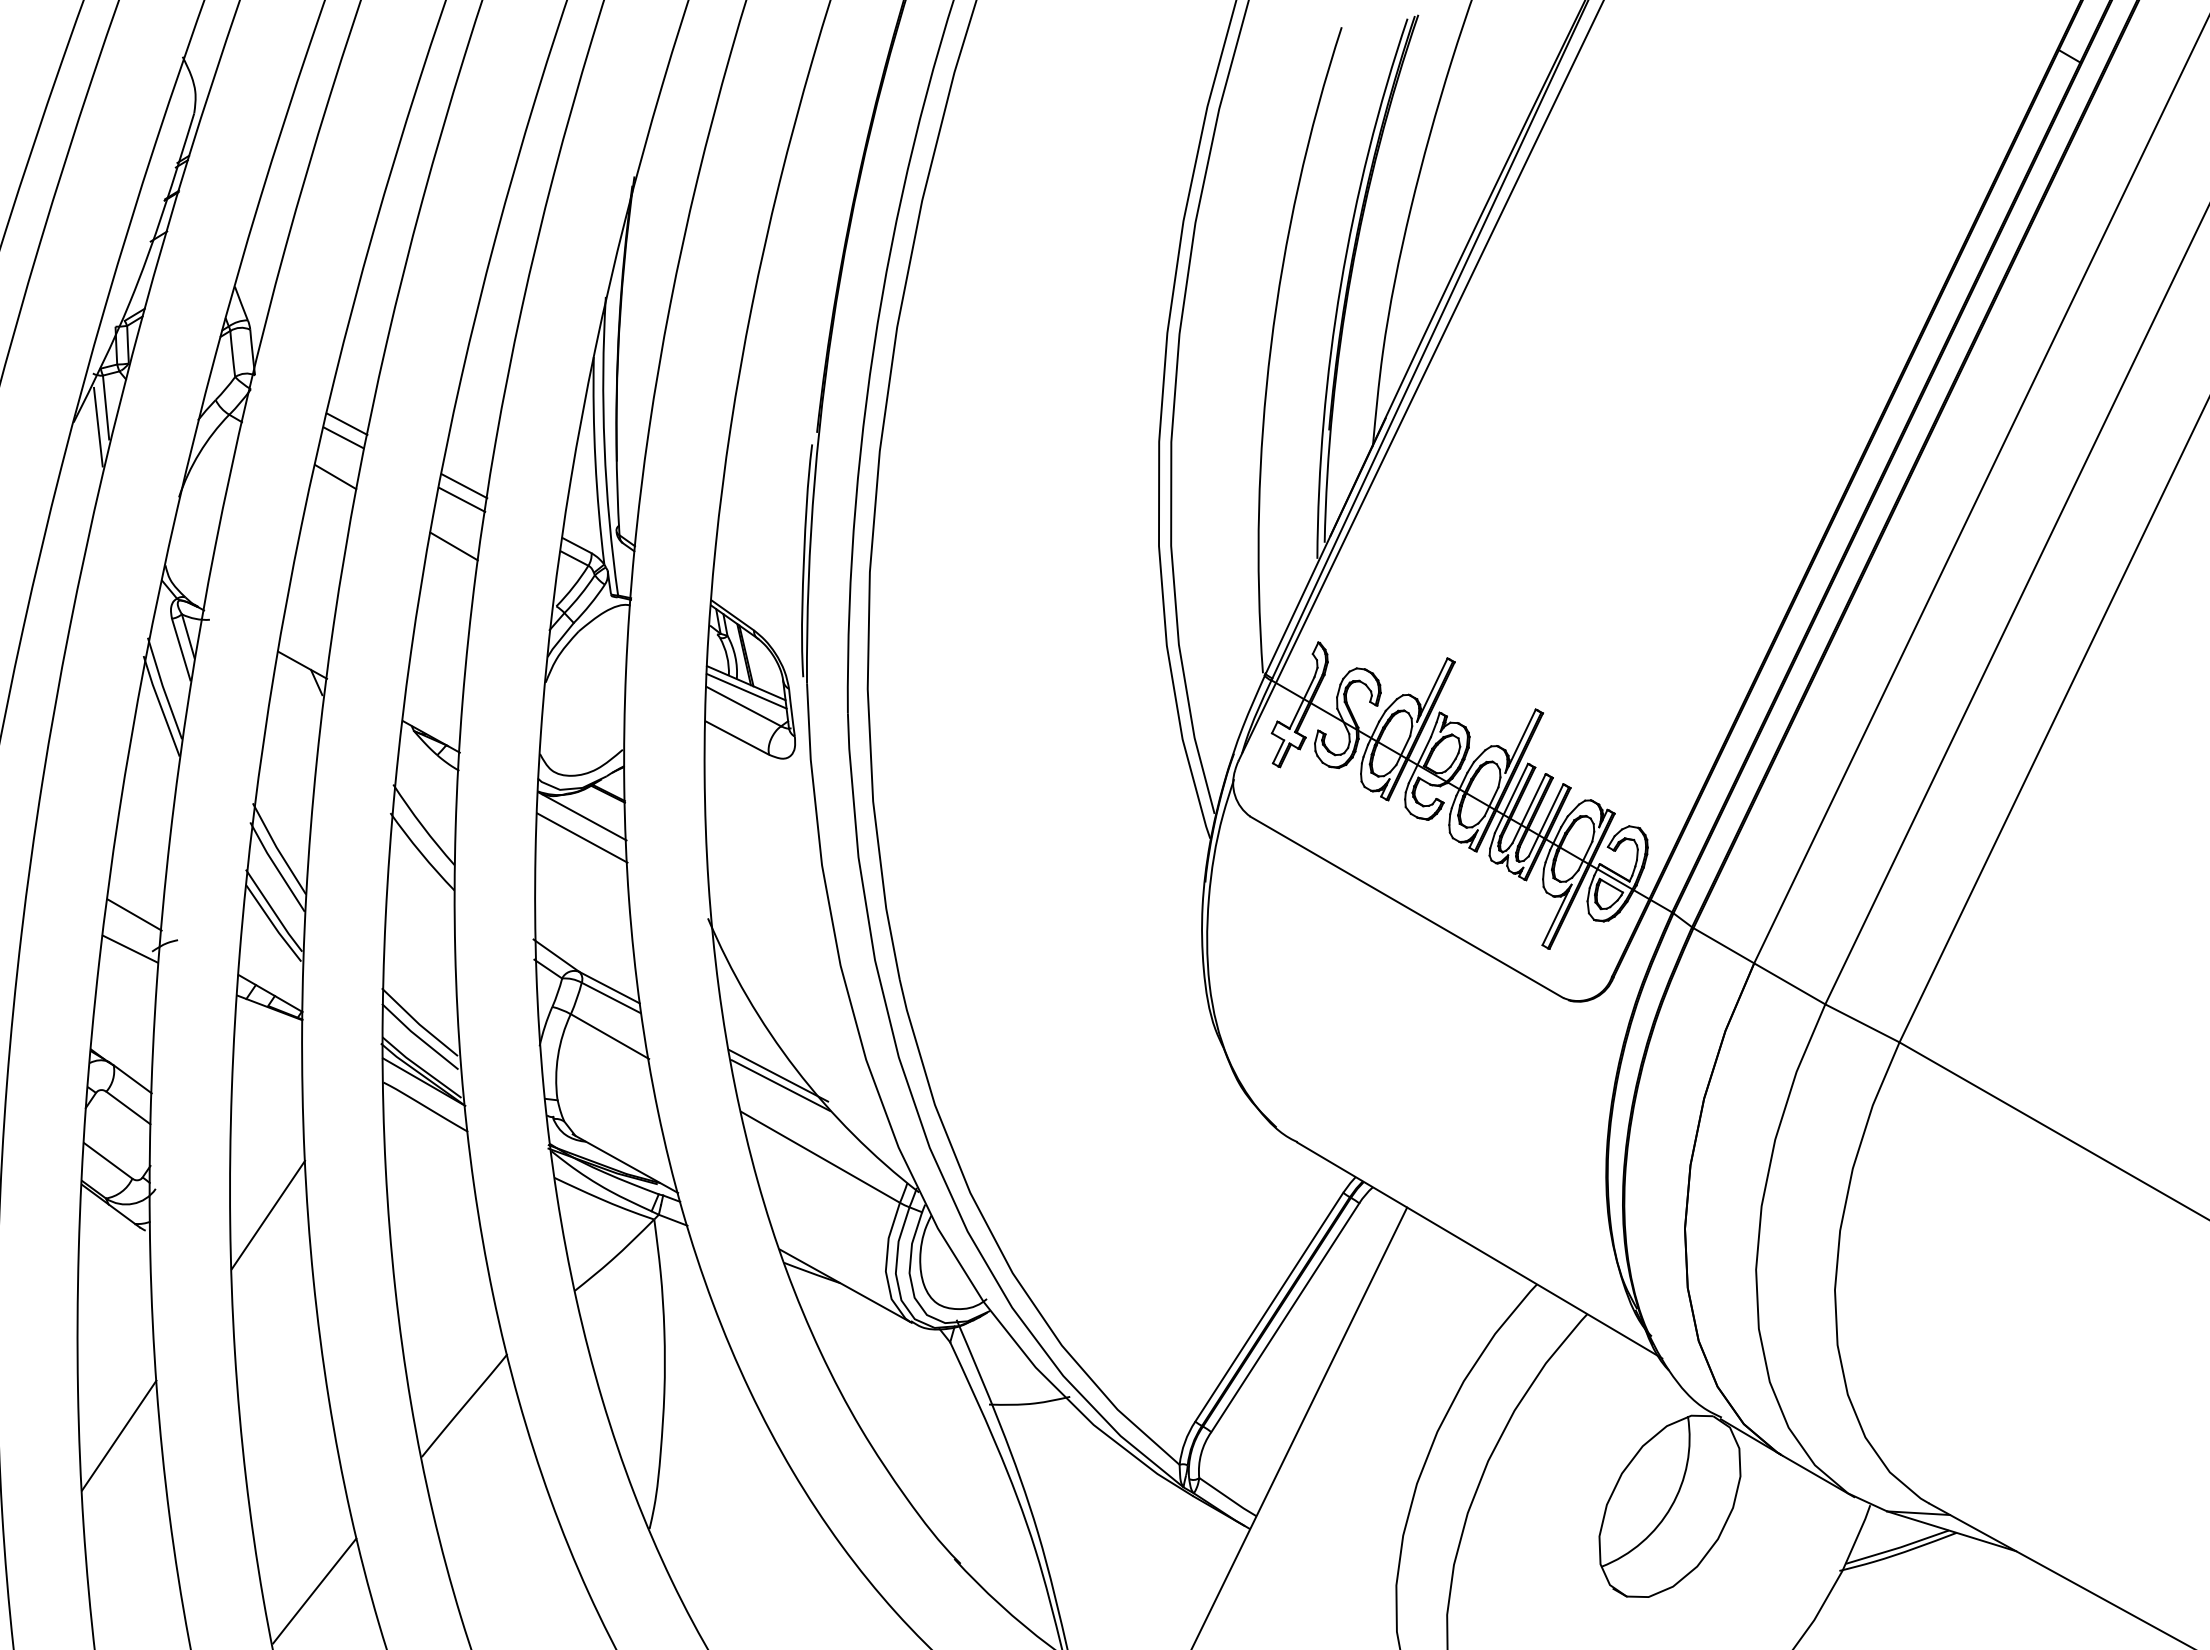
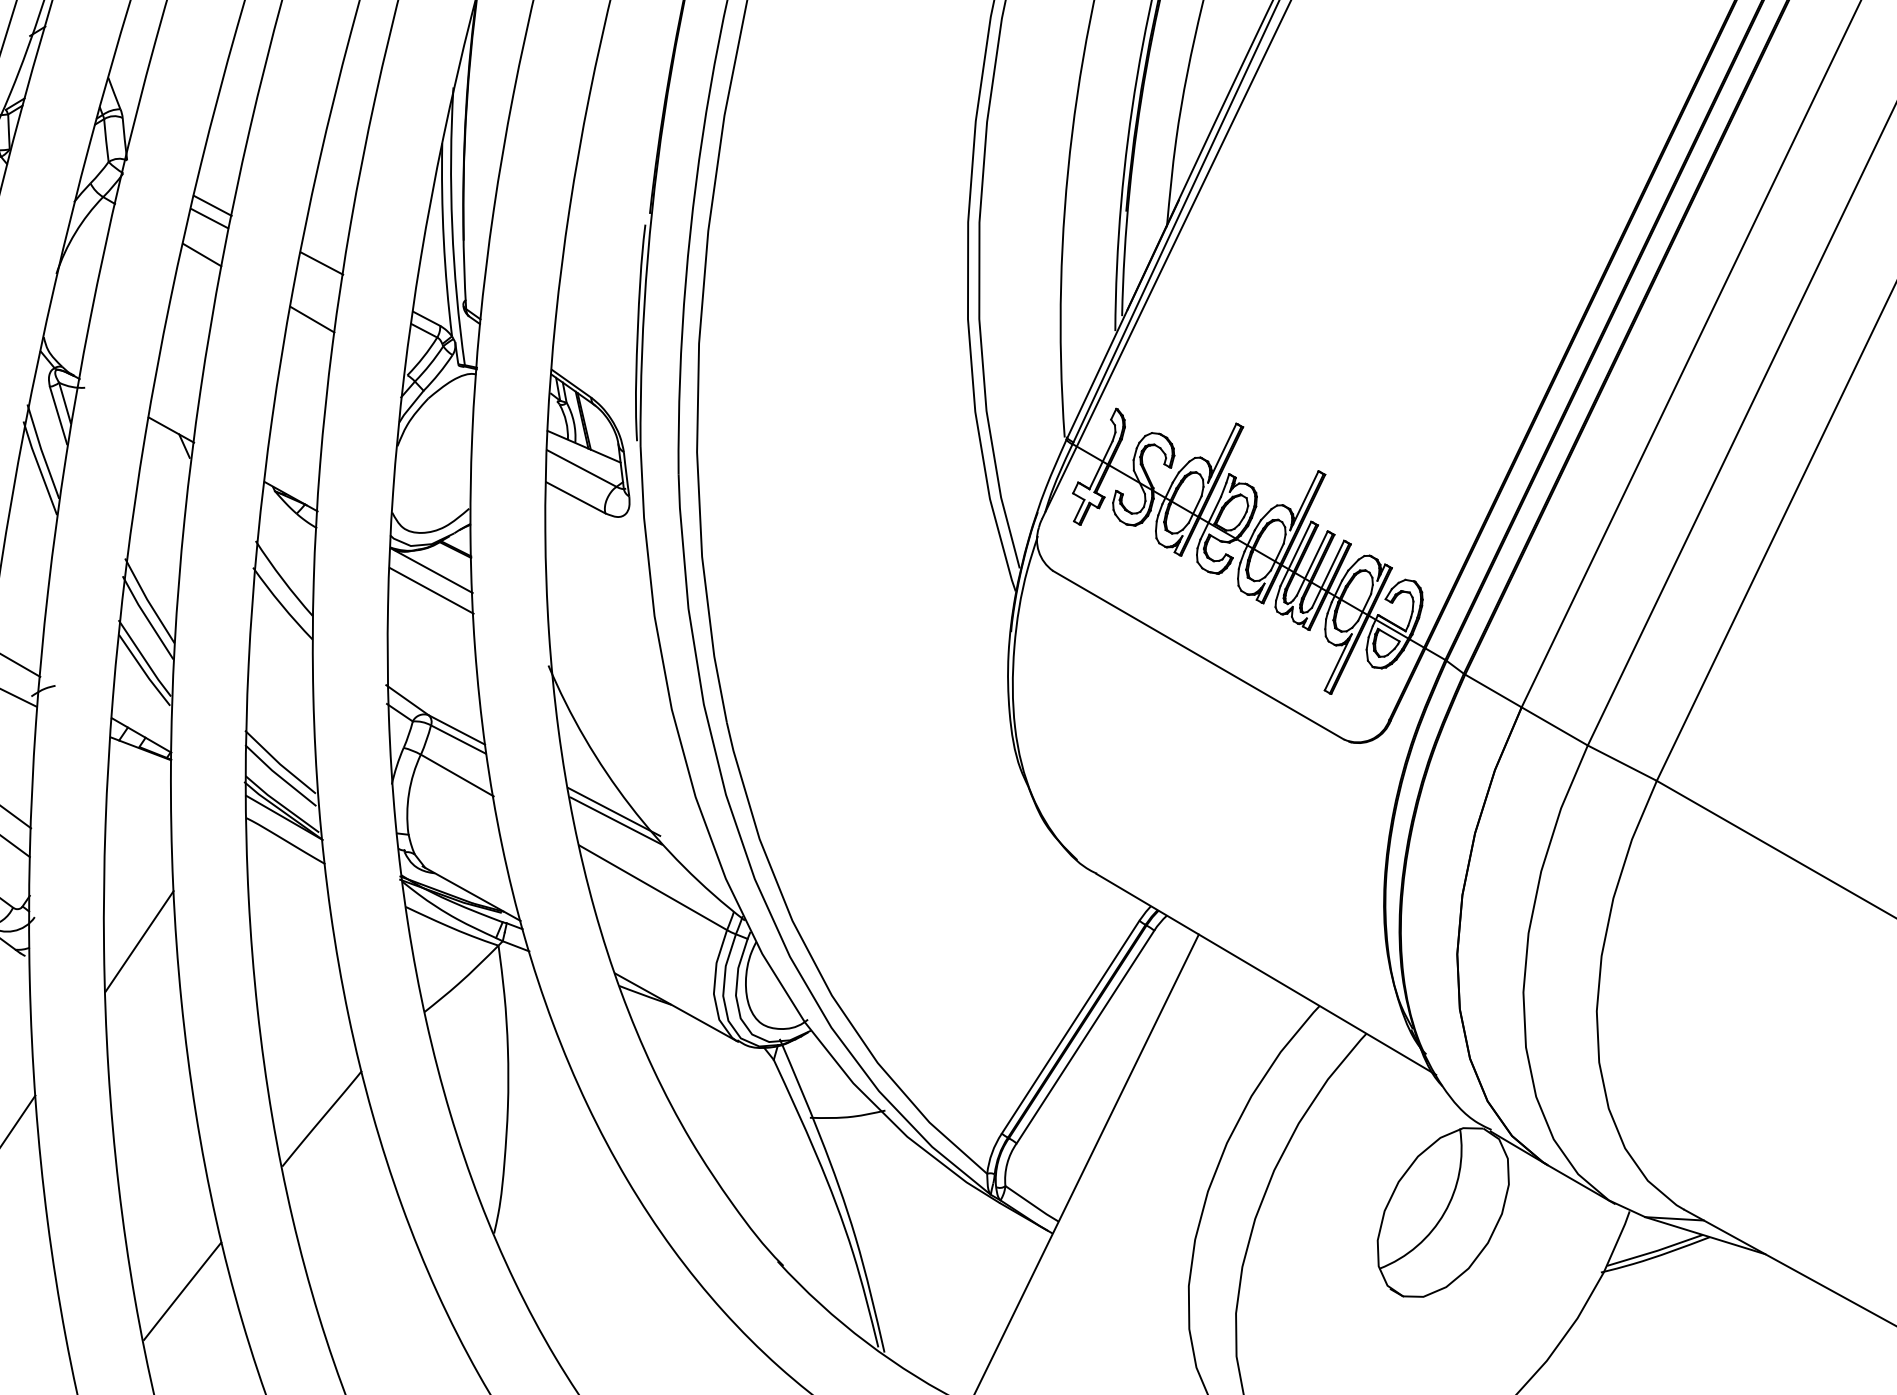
line: (461, 499) -> (319, 275), removed
line: (746, 690) -> (584, 453), removed

